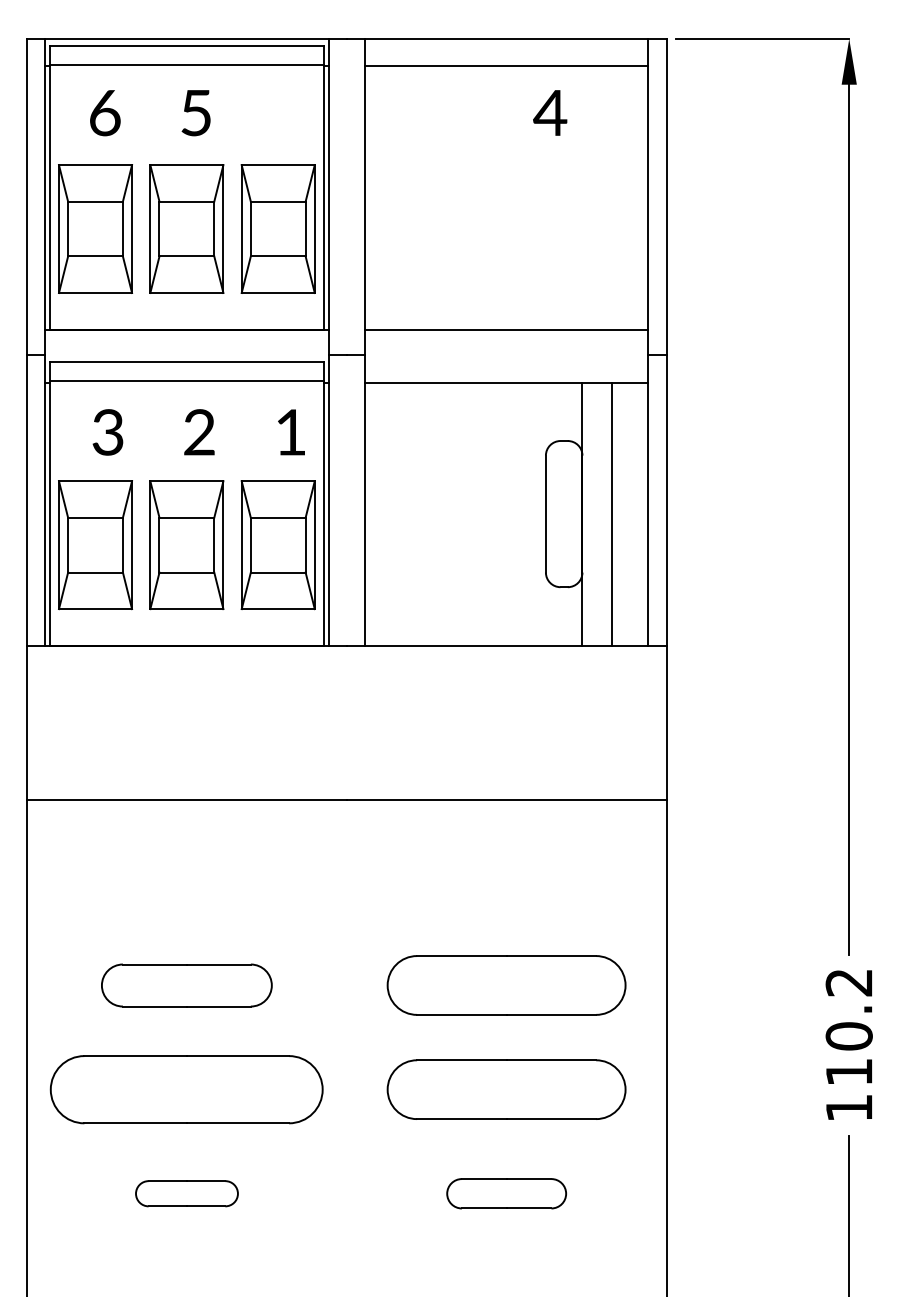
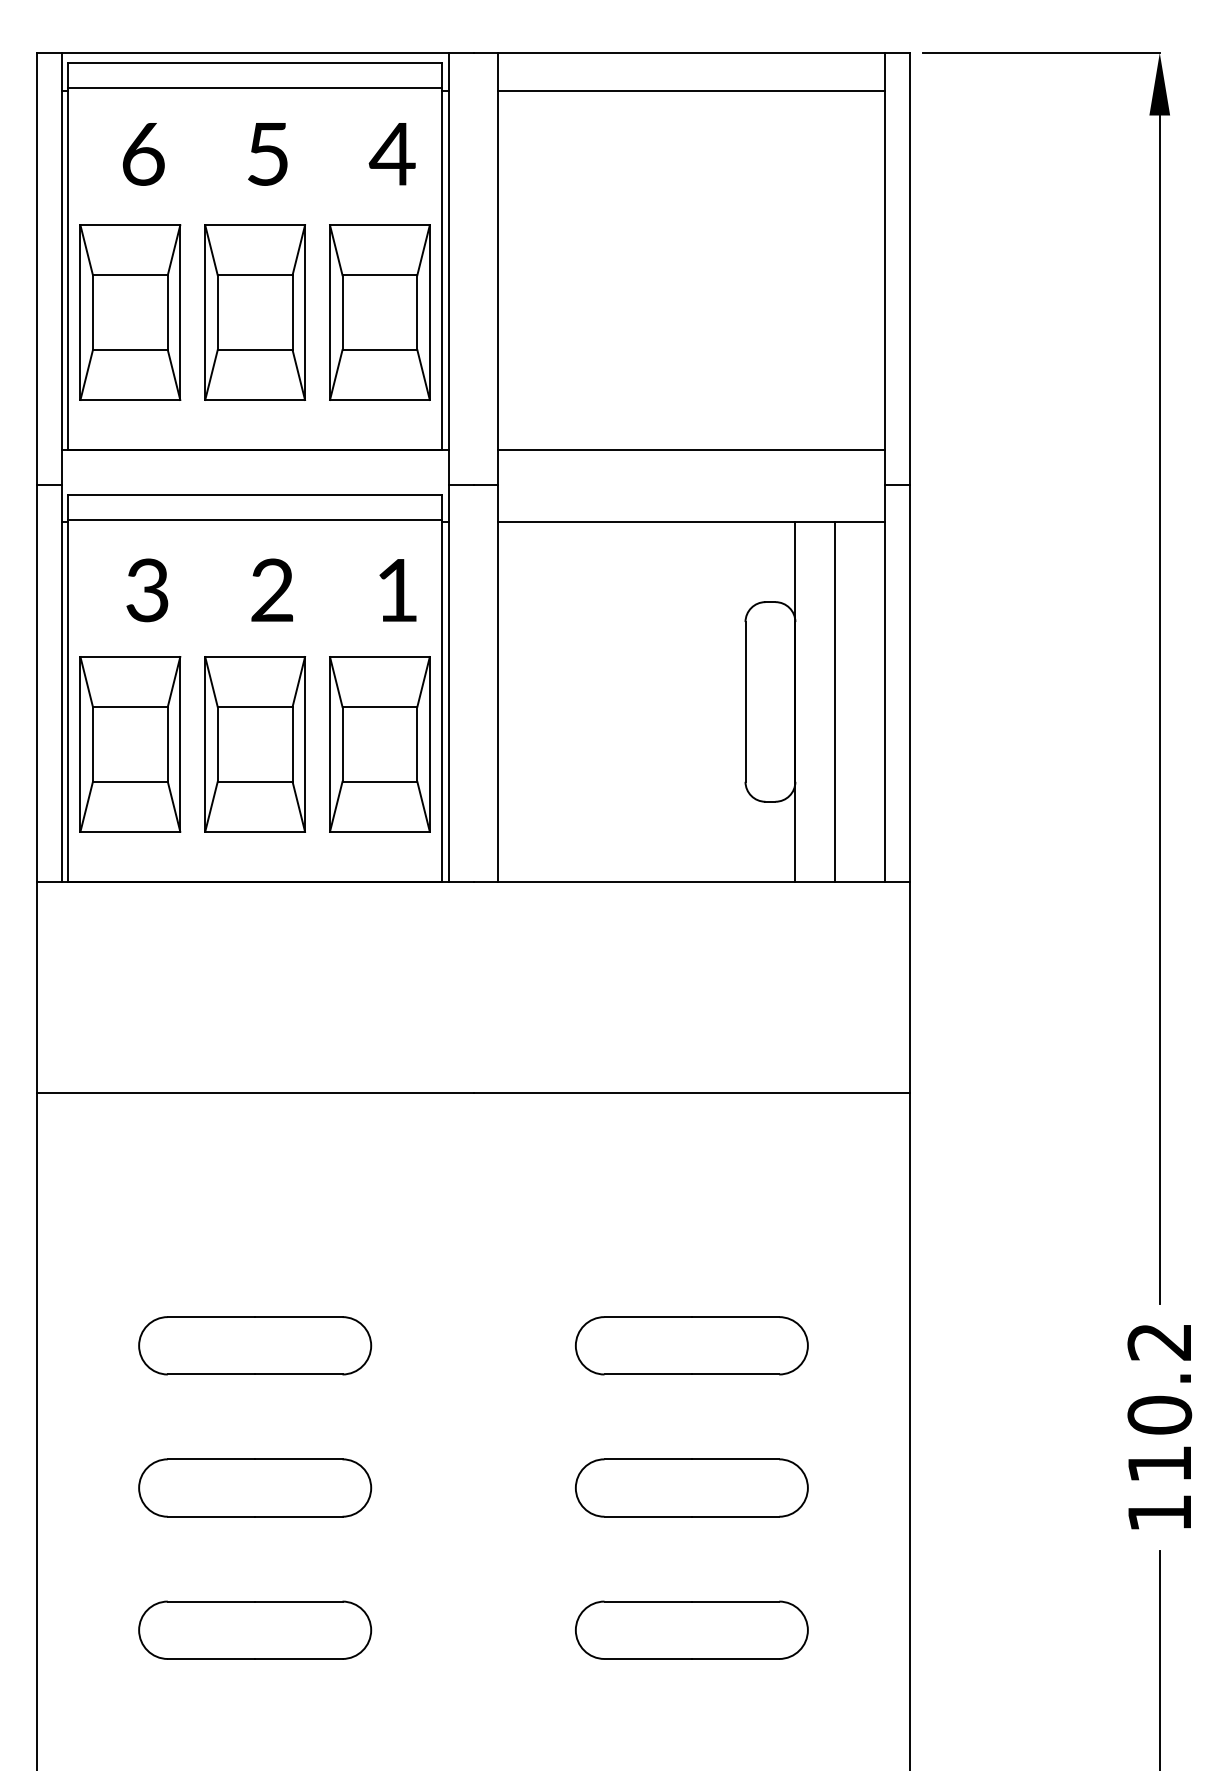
text: (549, 113) -> (391, 154), moved
part: (506, 985) -> (691, 1345), size x0.71
part: (187, 1089) -> (255, 1487), size x0.62
part: (506, 1089) -> (691, 1487), size x0.71
part: (187, 1193) -> (255, 1629), size x1.67
part: (506, 1193) -> (691, 1629), size x1.43

